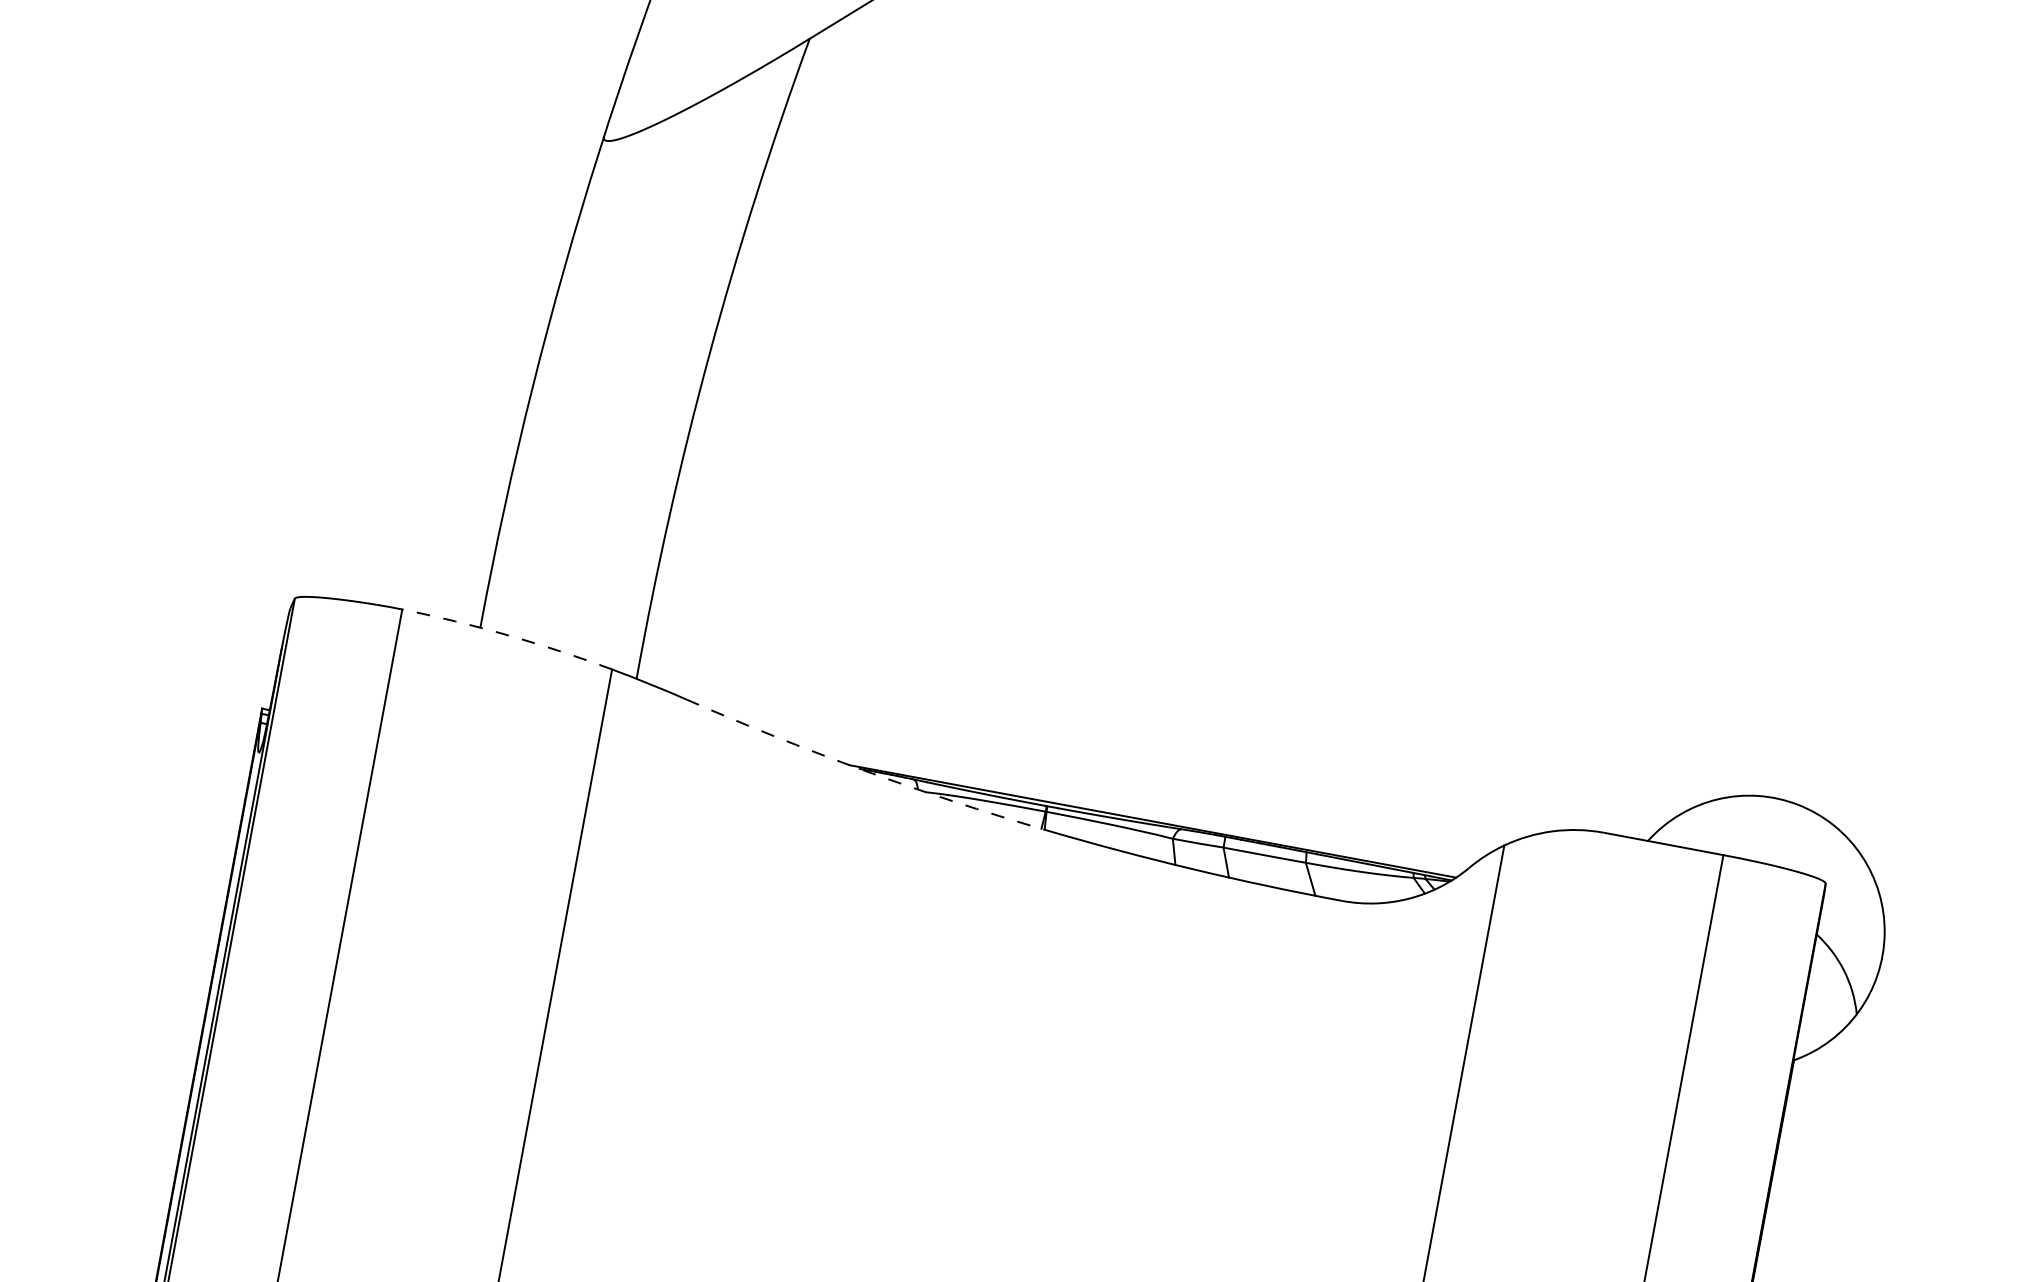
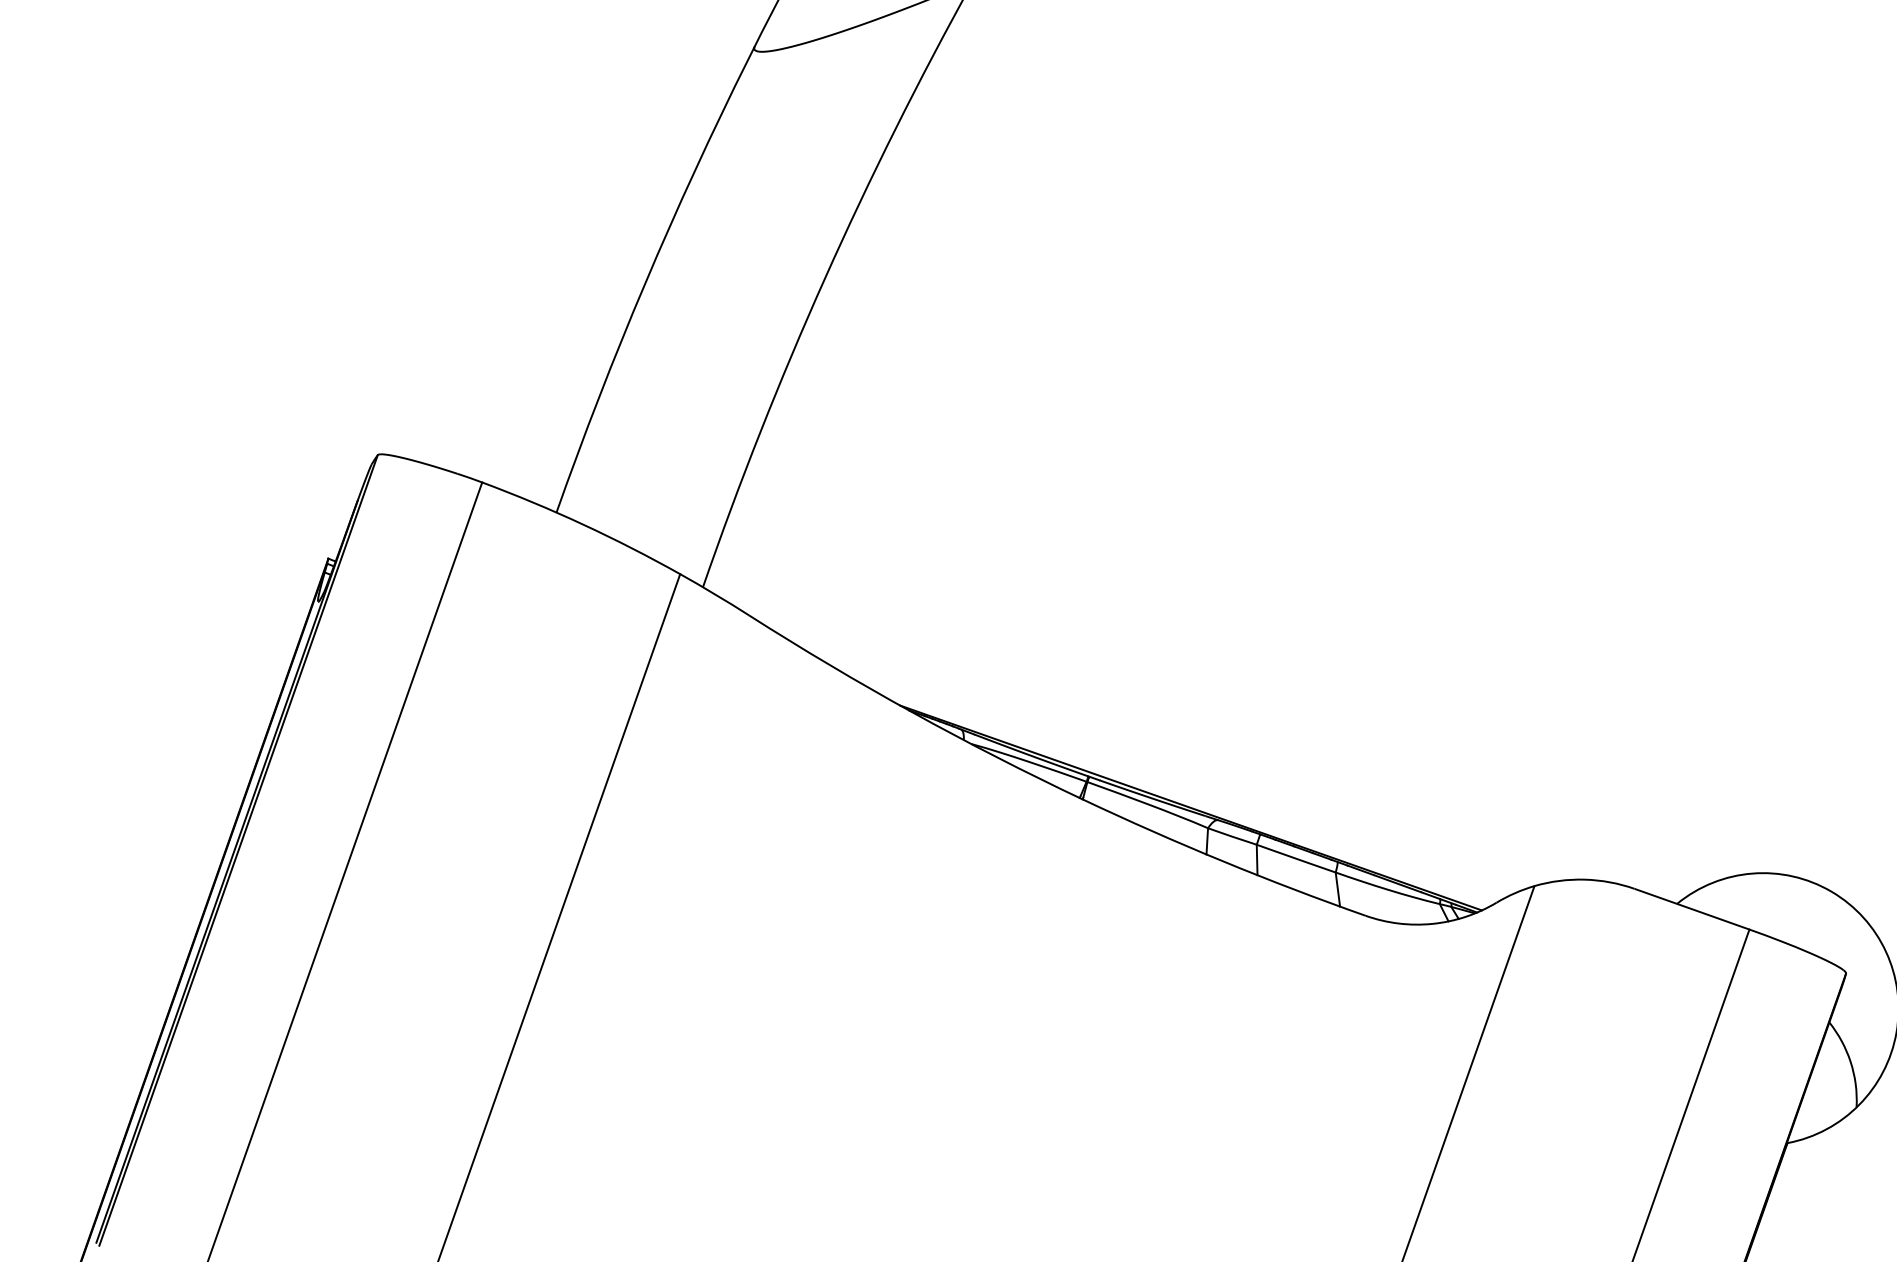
arc: (508, 635) -> (583, 524), dashed -> solid
arc: (863, 770) -> (912, 712), dashed -> solid

